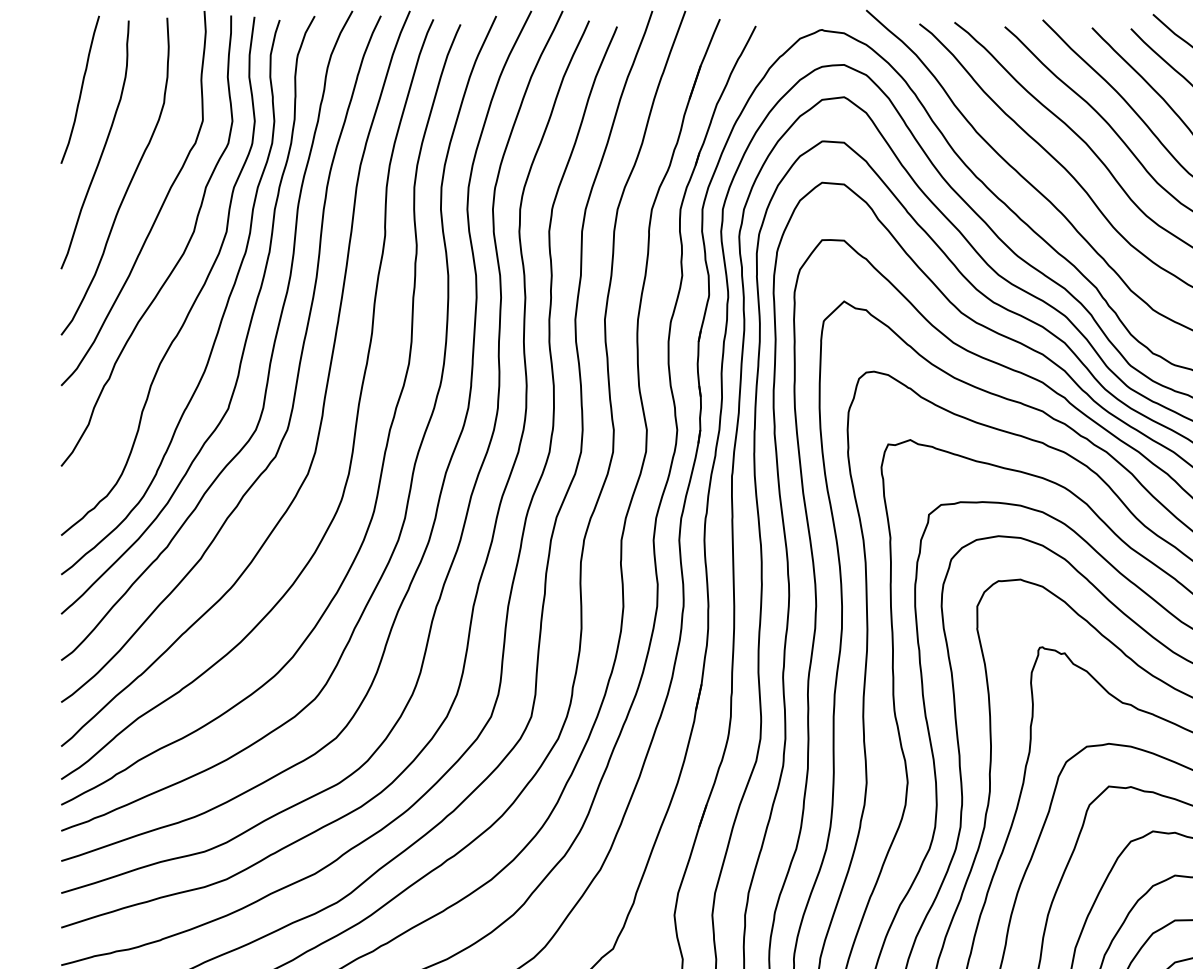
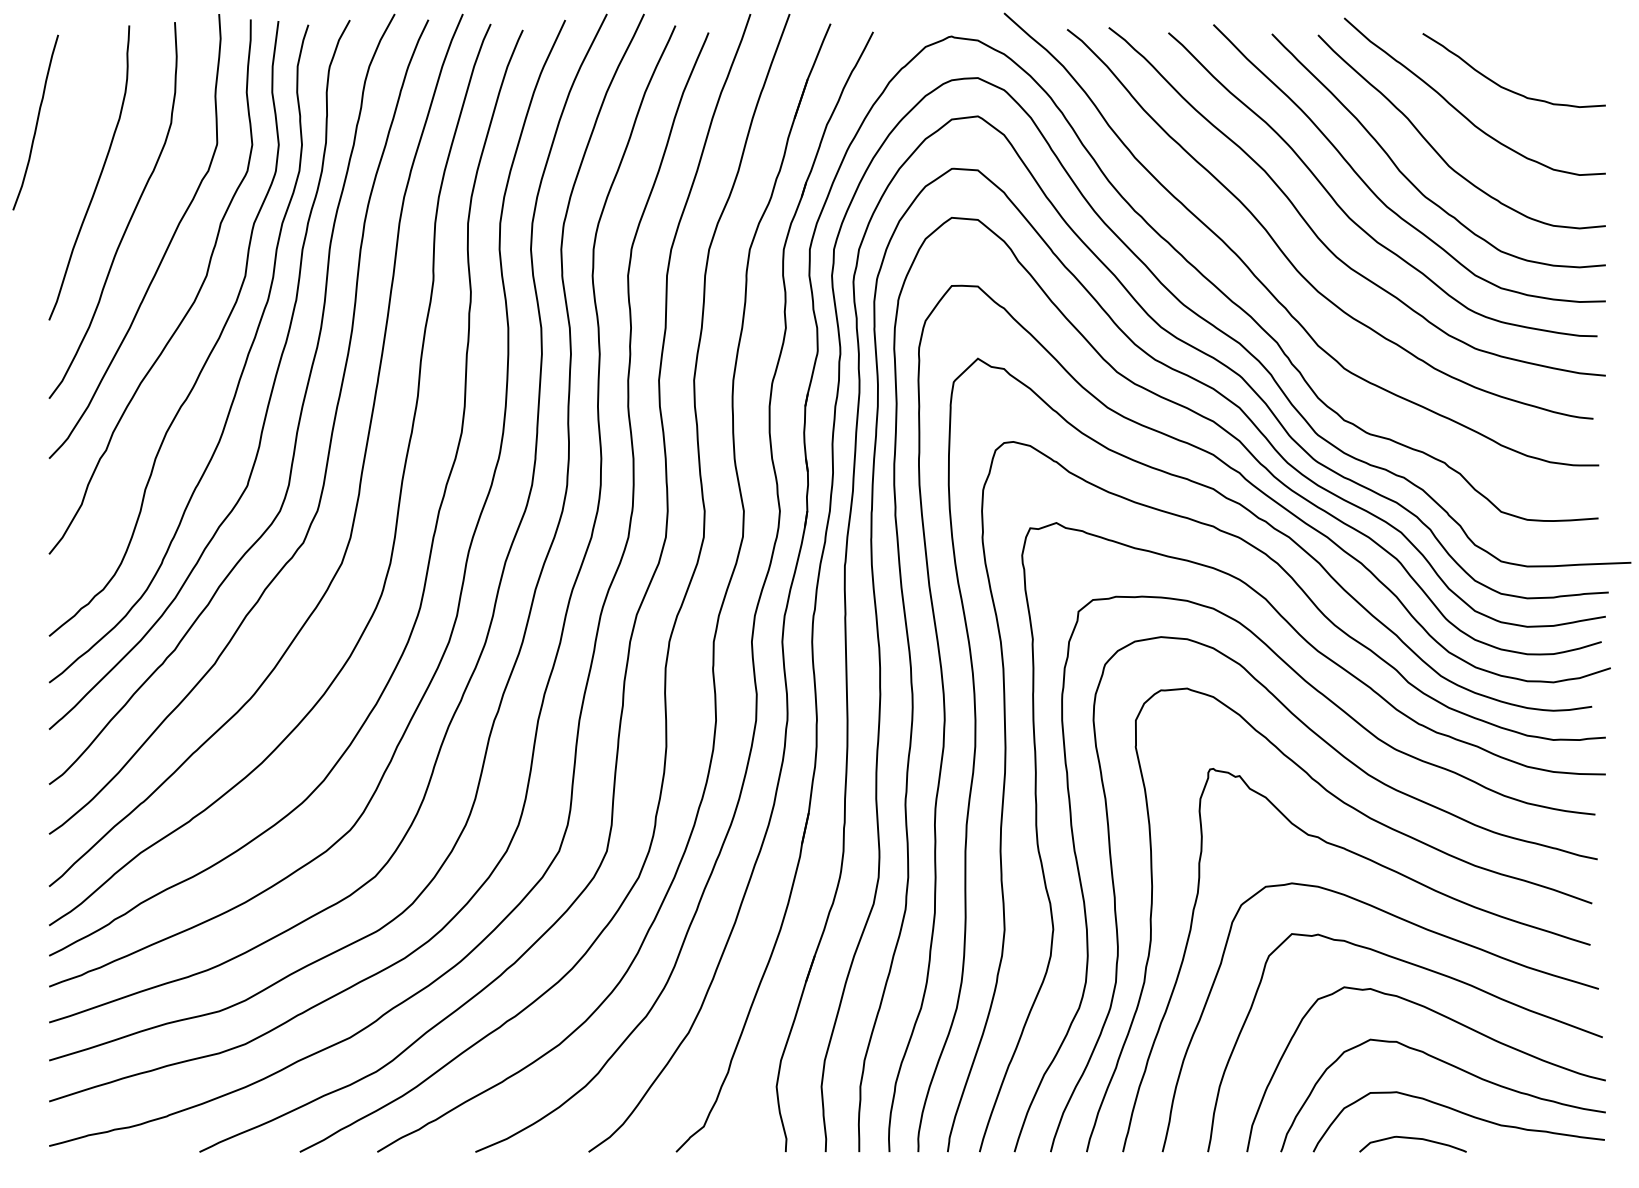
curve: (80, 89) -> (36, 122), moved

